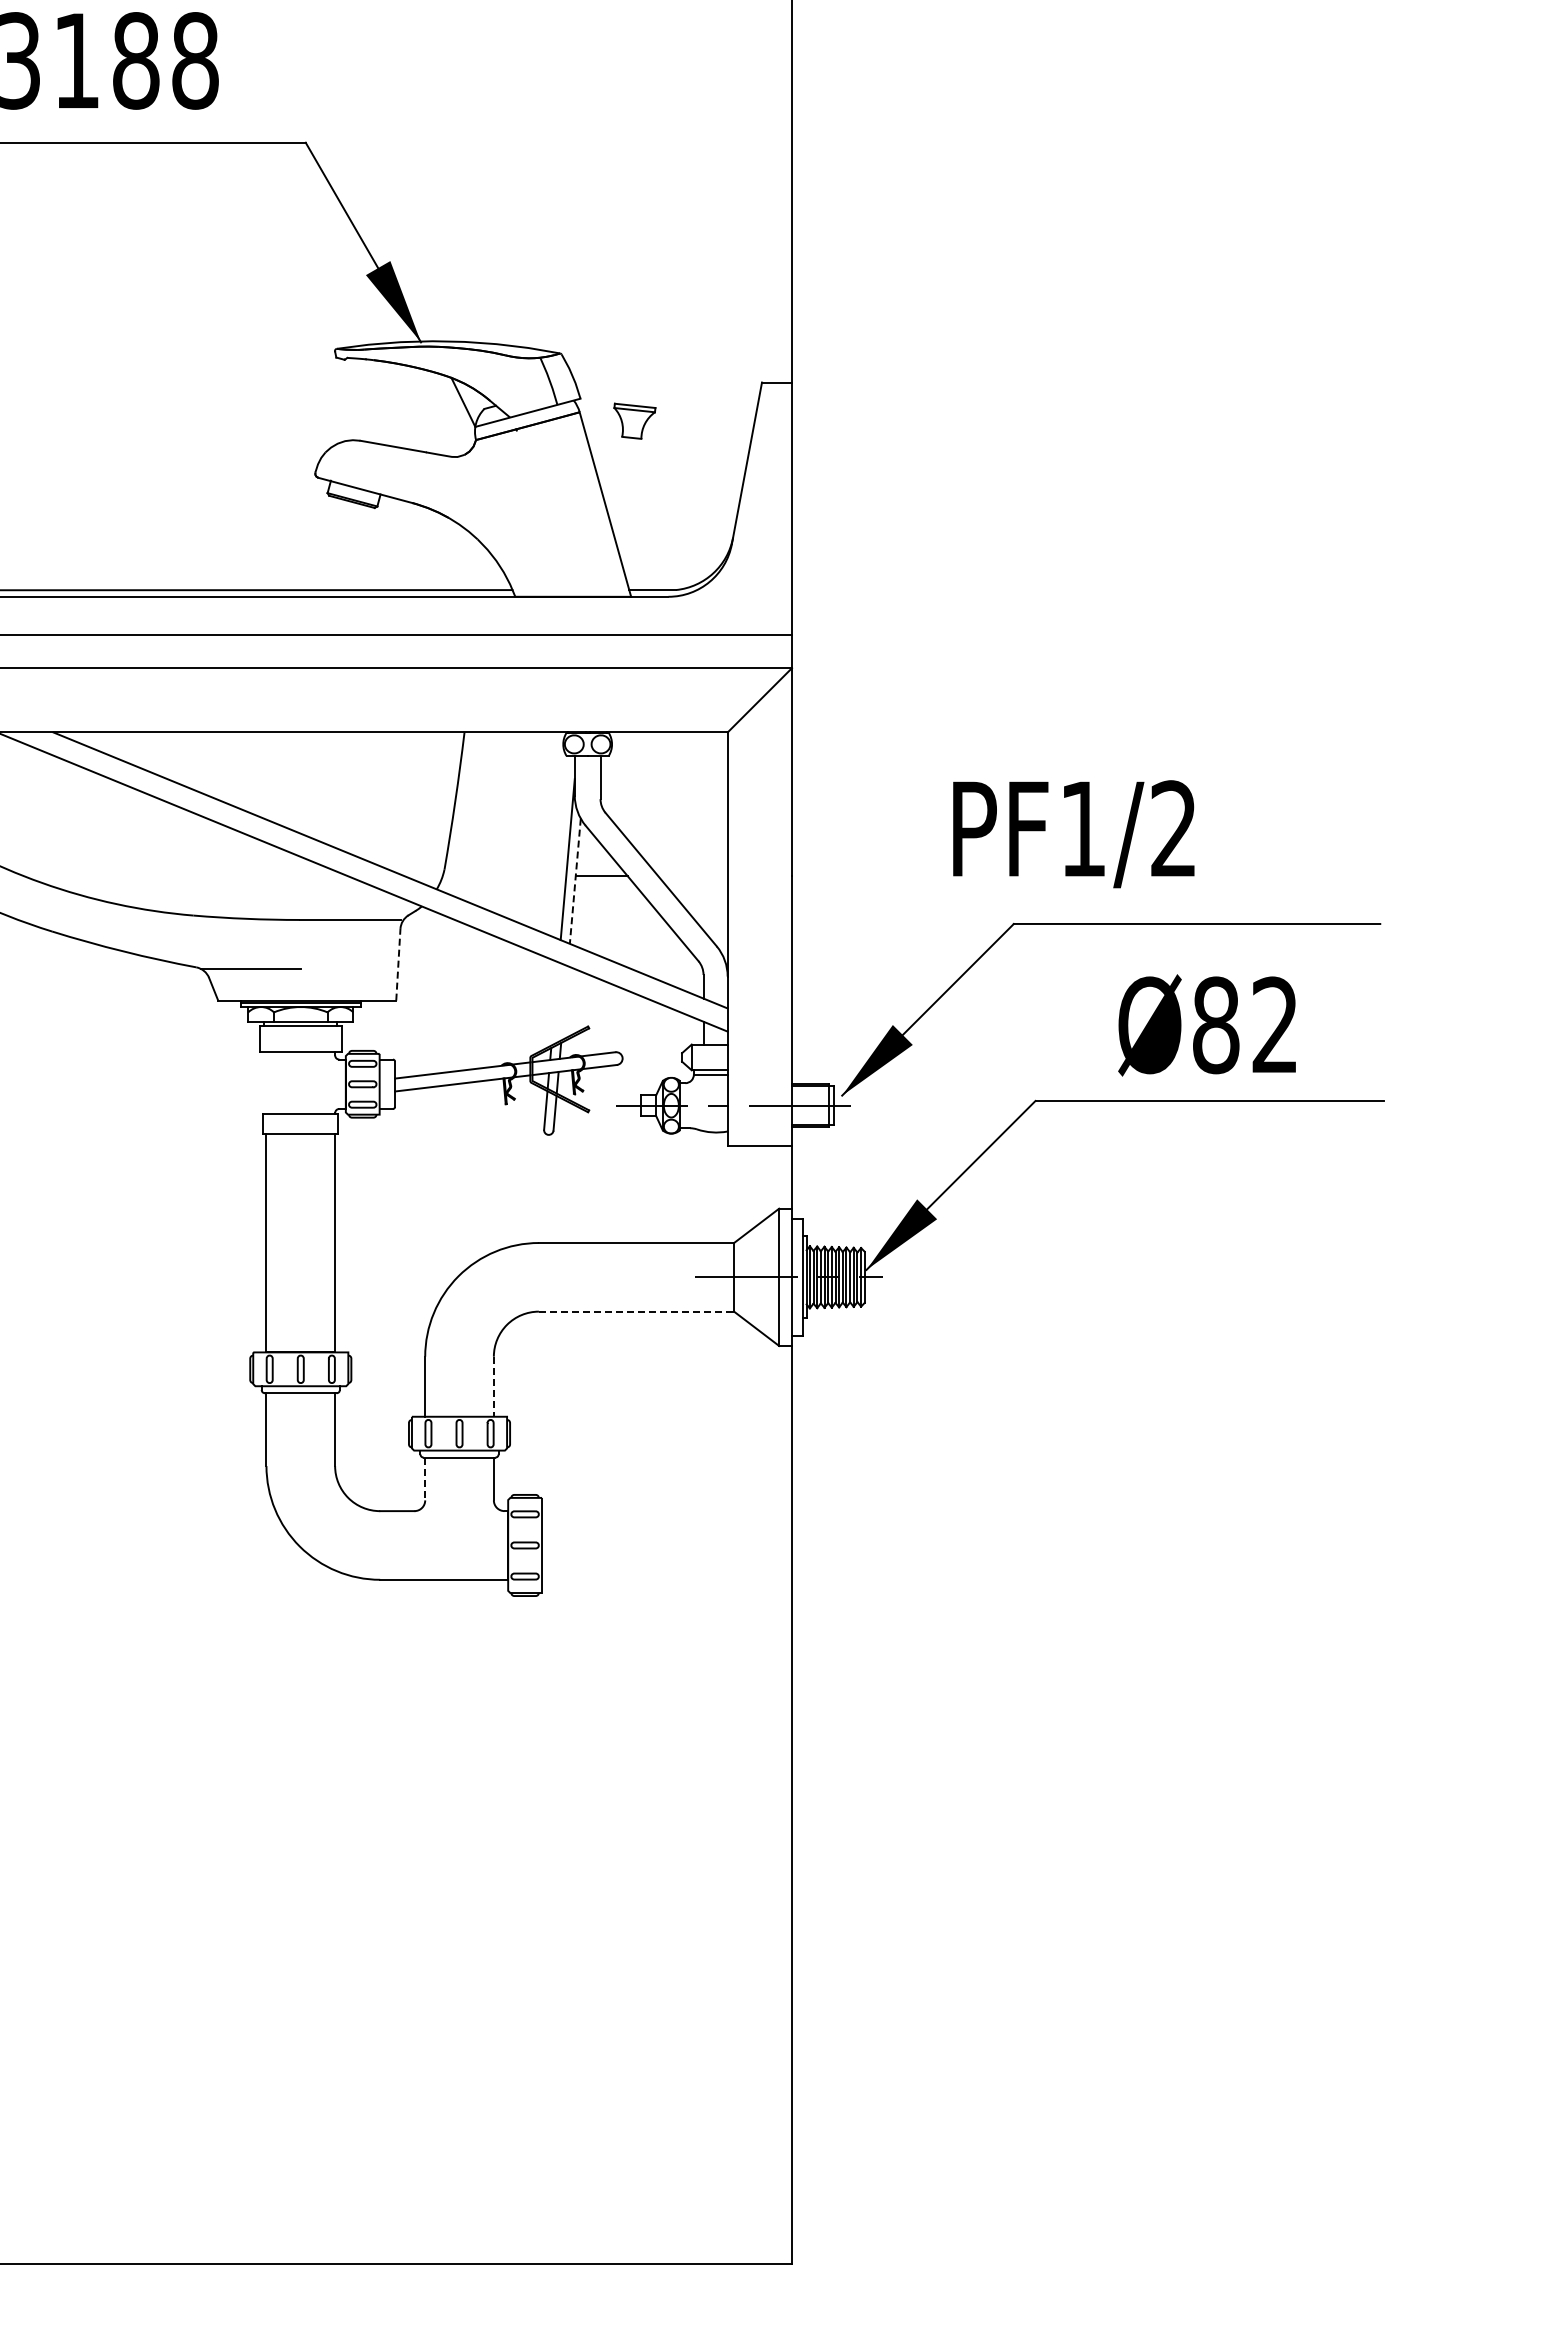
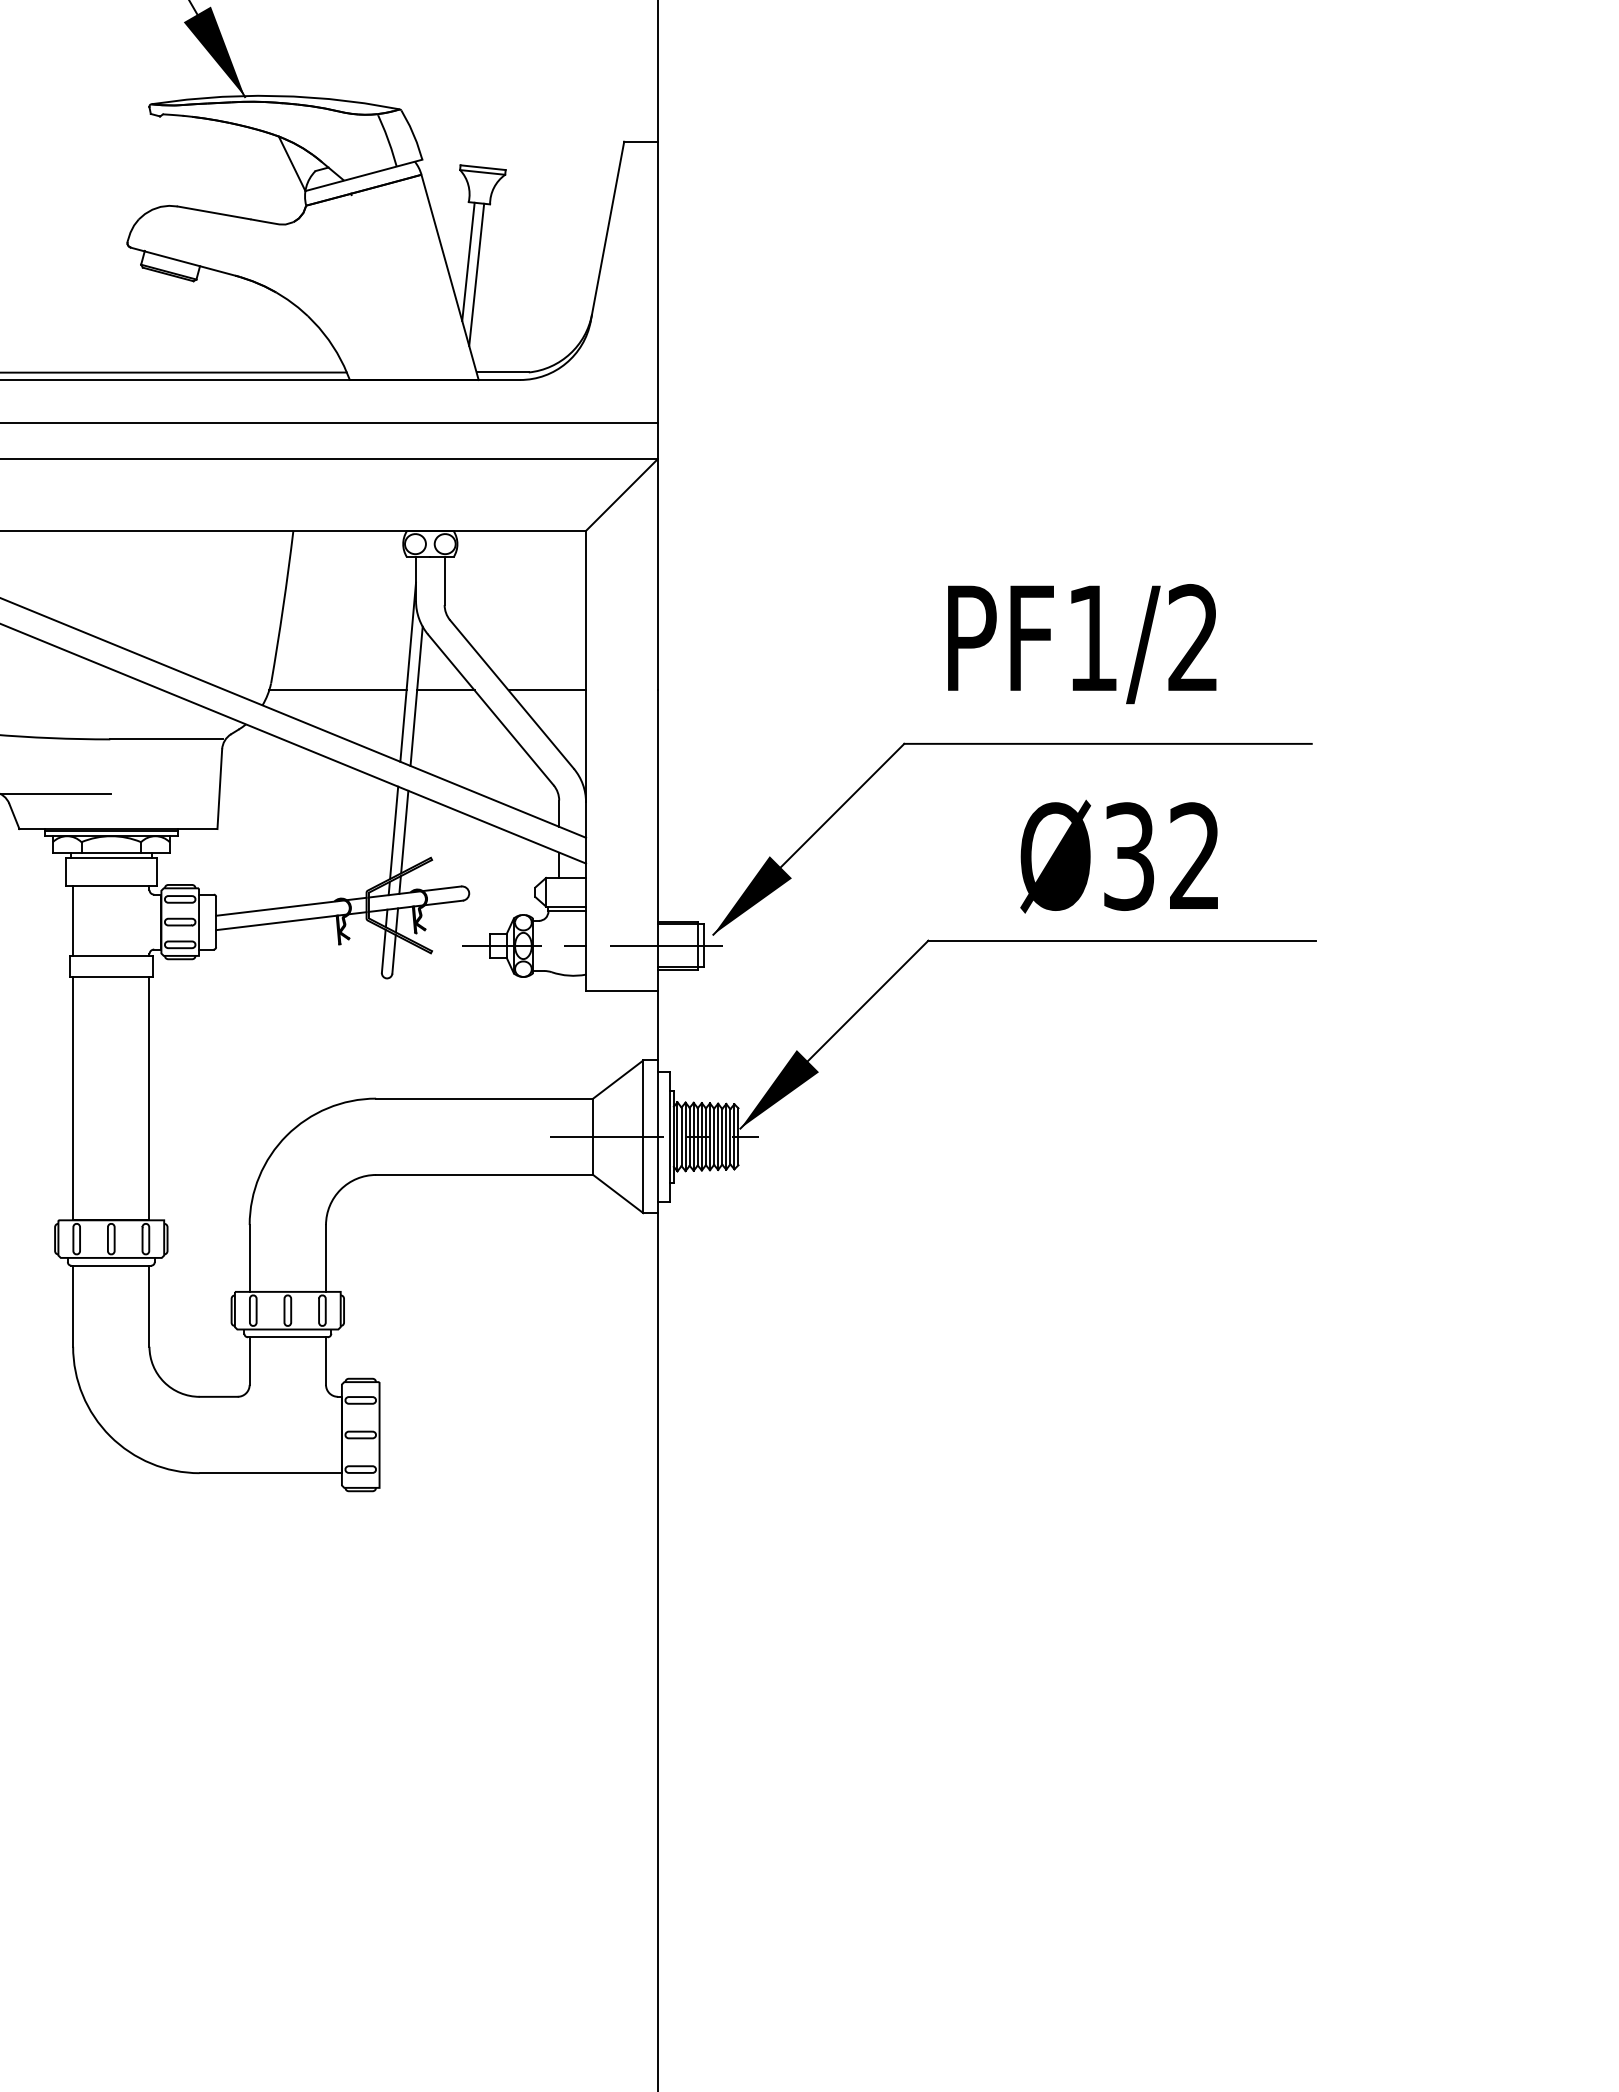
line: (621, 490) -> (467, 261), added
line: (629, 502) -> (476, 275), added
text: (1073, 834) -> (1081, 644), moved
line: (504, 875) -> (337, 689), added
line: (692, 875) -> (546, 689), added
line: (575, 881) -> (416, 696), dashed -> solid
line: (398, 964) -> (219, 788), dashed -> solid
line: (554, 1003) -> (393, 832), added
line: (564, 1003) -> (404, 832), added
text: (1216, 1025) -> (1129, 856), Ø82 -> Ø32
line: (266, 1083) -> (73, 921), added
line: (636, 1311) -> (484, 1174), dashed -> solid
line: (493, 1387) -> (325, 1259), dashed -> solid
line: (425, 1479) -> (249, 1361), dashed -> solid

